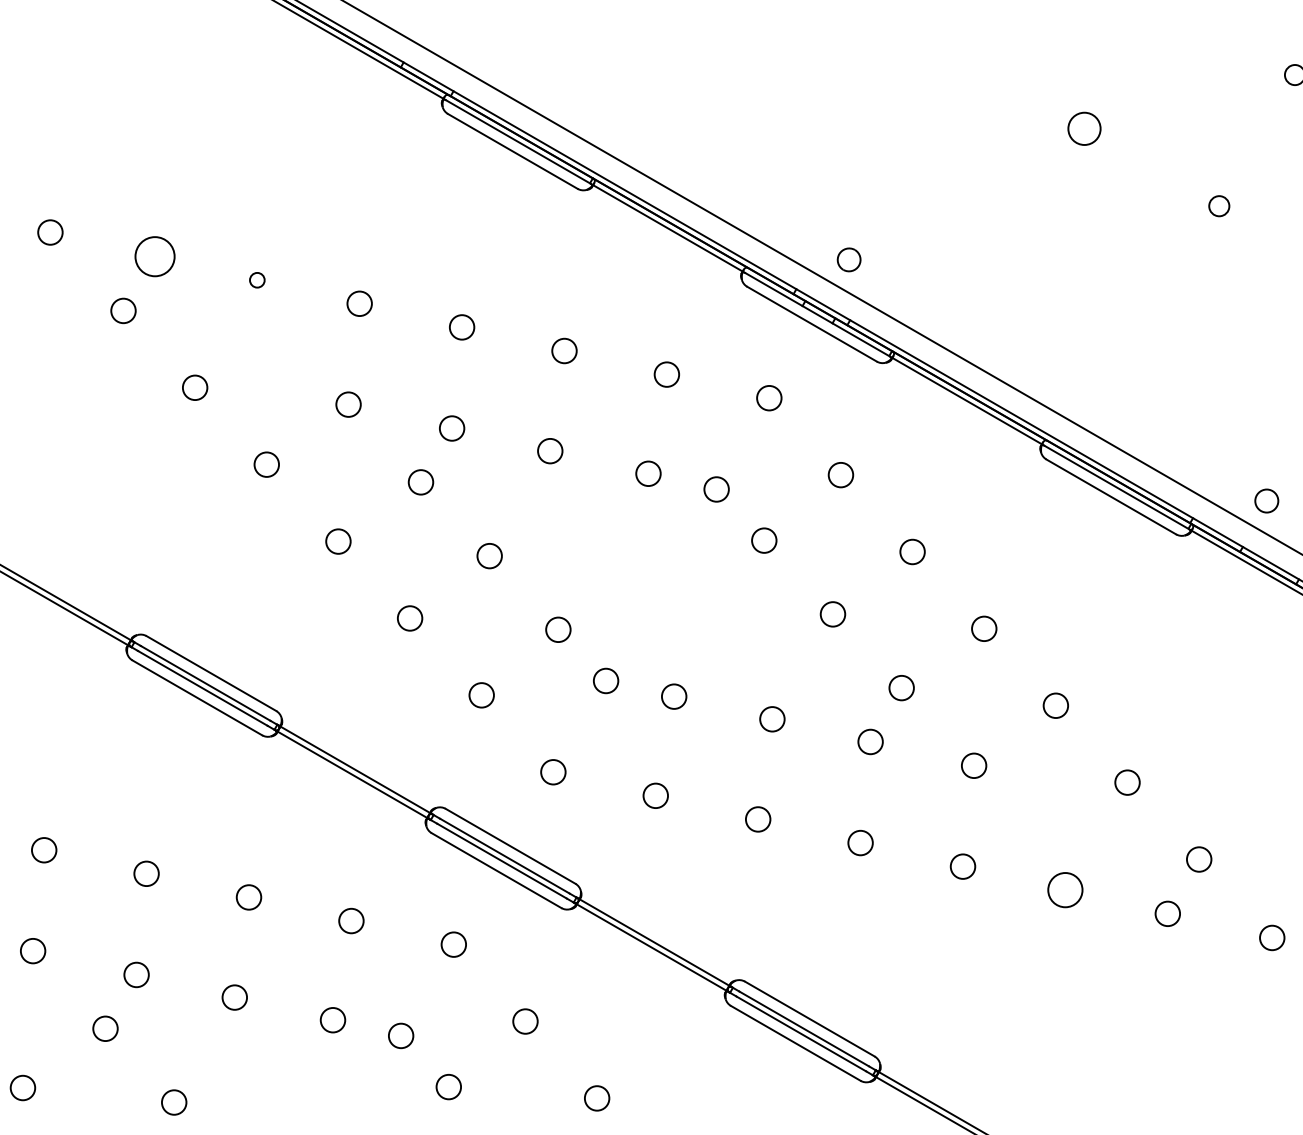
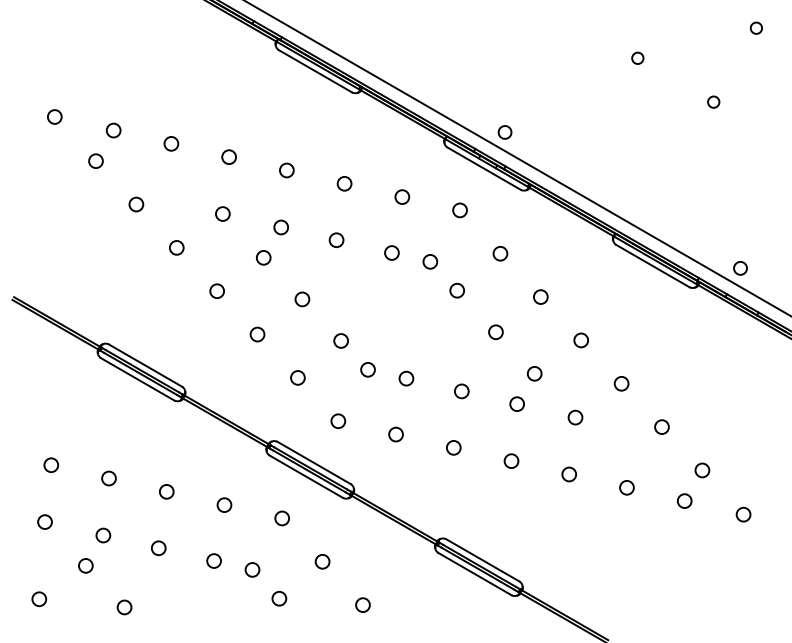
circle: (1084, 126) -> (637, 57), size x0.62
circle: (154, 256) -> (113, 130), size x0.62
circle: (257, 279) -> (171, 143), size x1.67
circle: (1064, 889) -> (626, 487), size x0.71

